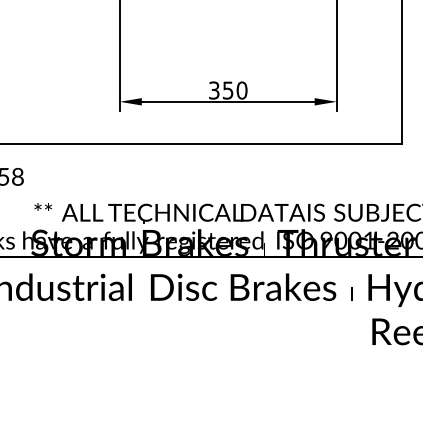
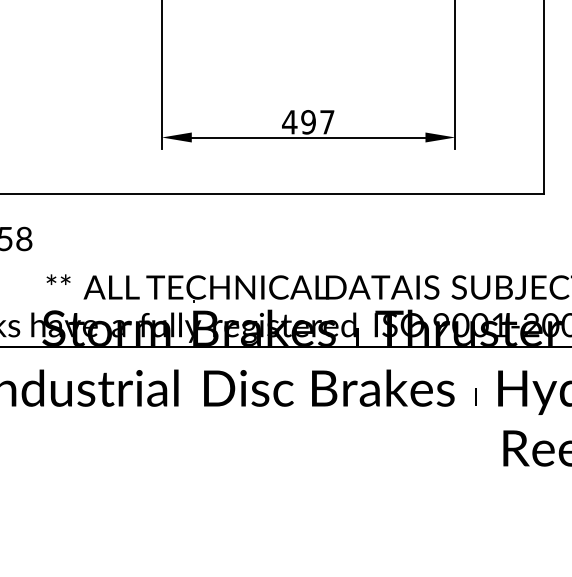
text: (227, 90) -> (307, 122), 350 -> 497

